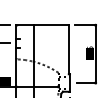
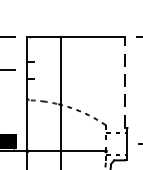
line: (68, 49) -> (124, 81), solid -> dashed

